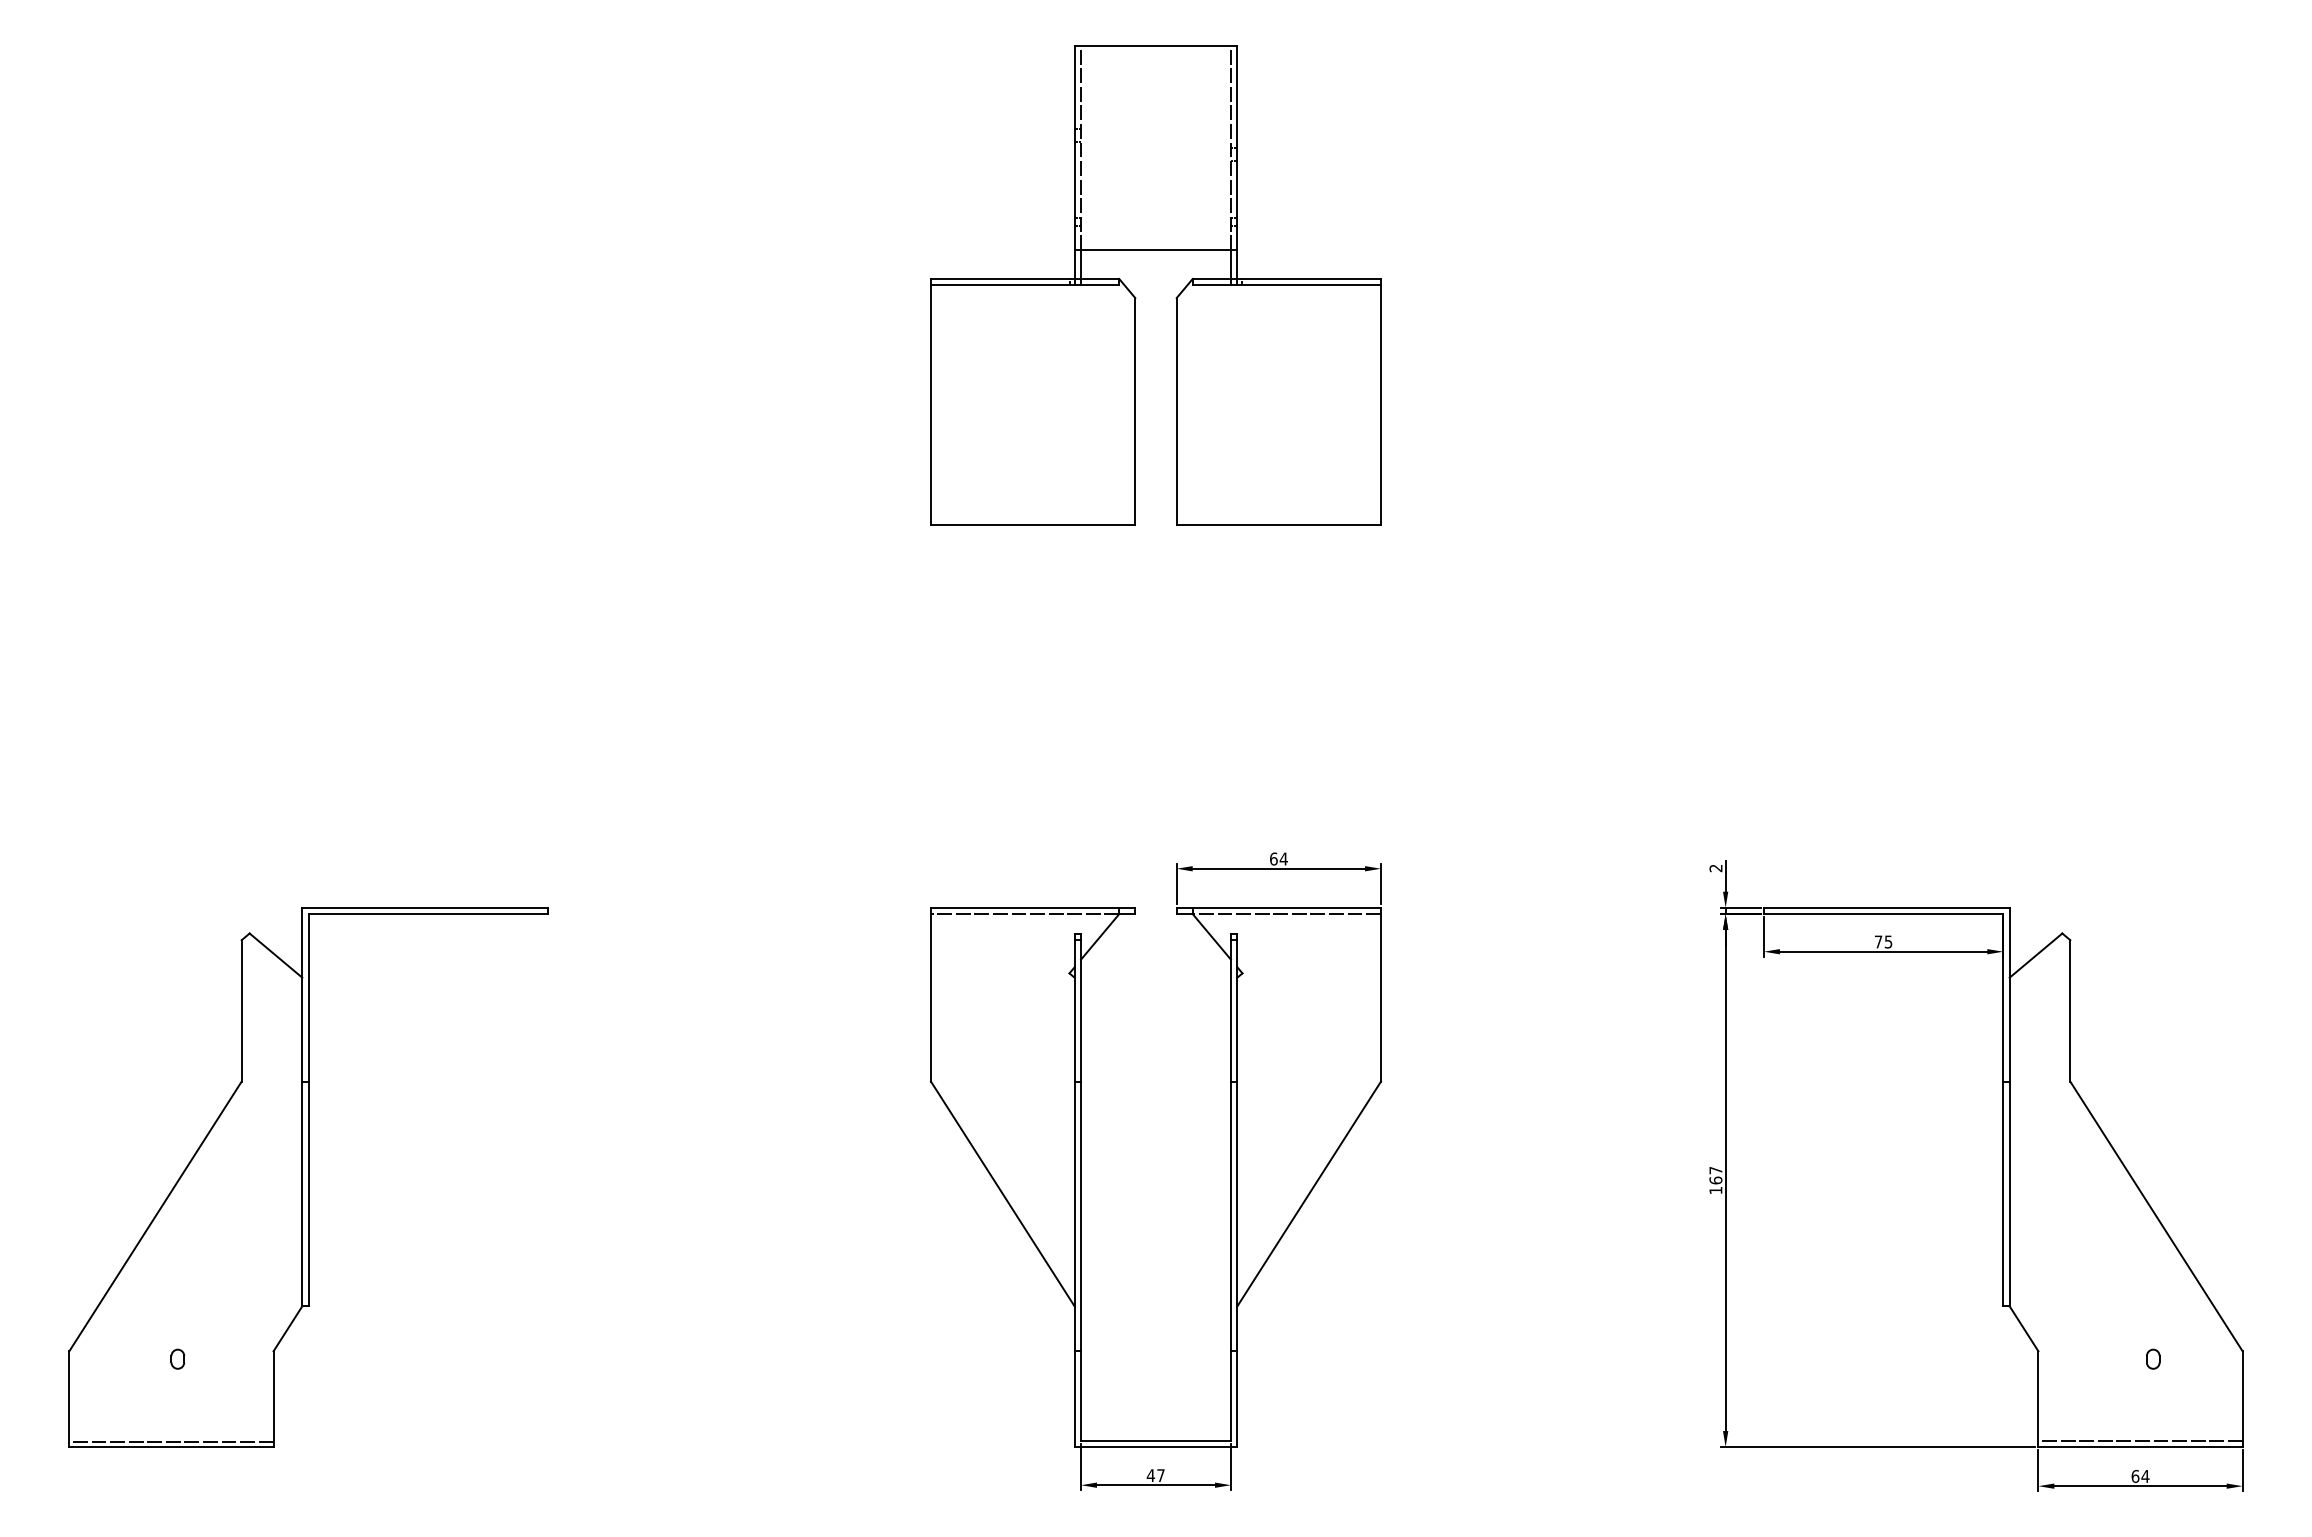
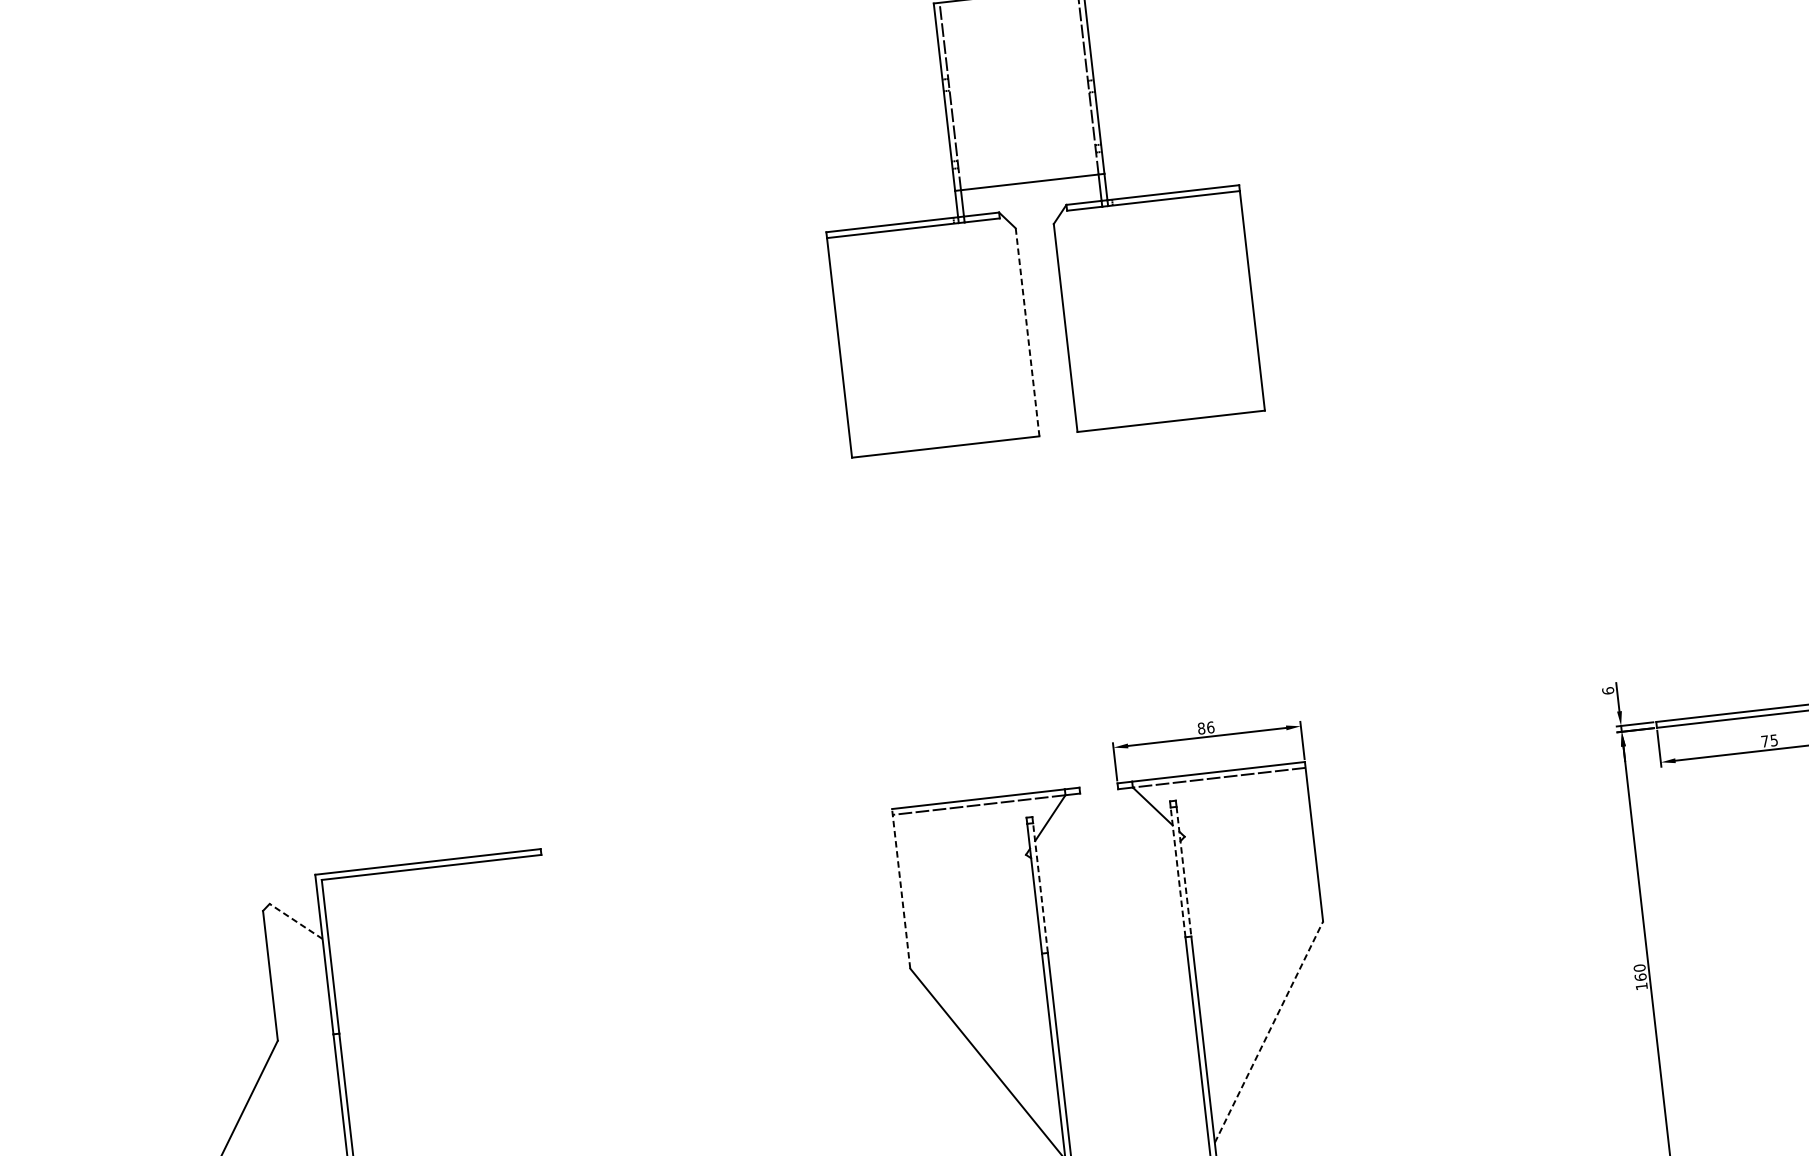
line: (1135, 411) -> (1027, 332), solid -> dashed
text: (1278, 858) -> (1205, 727), 64 -> 86
text: (1715, 868) -> (1607, 691), 2 -> 6
line: (275, 955) -> (295, 921), solid -> dashed
line: (931, 994) -> (901, 888), solid -> dashed
line: (1081, 1010) -> (1040, 887), solid -> dashed
line: (1230, 1010) -> (1177, 872), solid -> dashed
line: (1237, 1010) -> (1184, 871), solid -> dashed
text: (1715, 1170) -> (1639, 968), 167 -> 160
line: (1309, 1193) -> (1269, 1031), solid -> dashed

